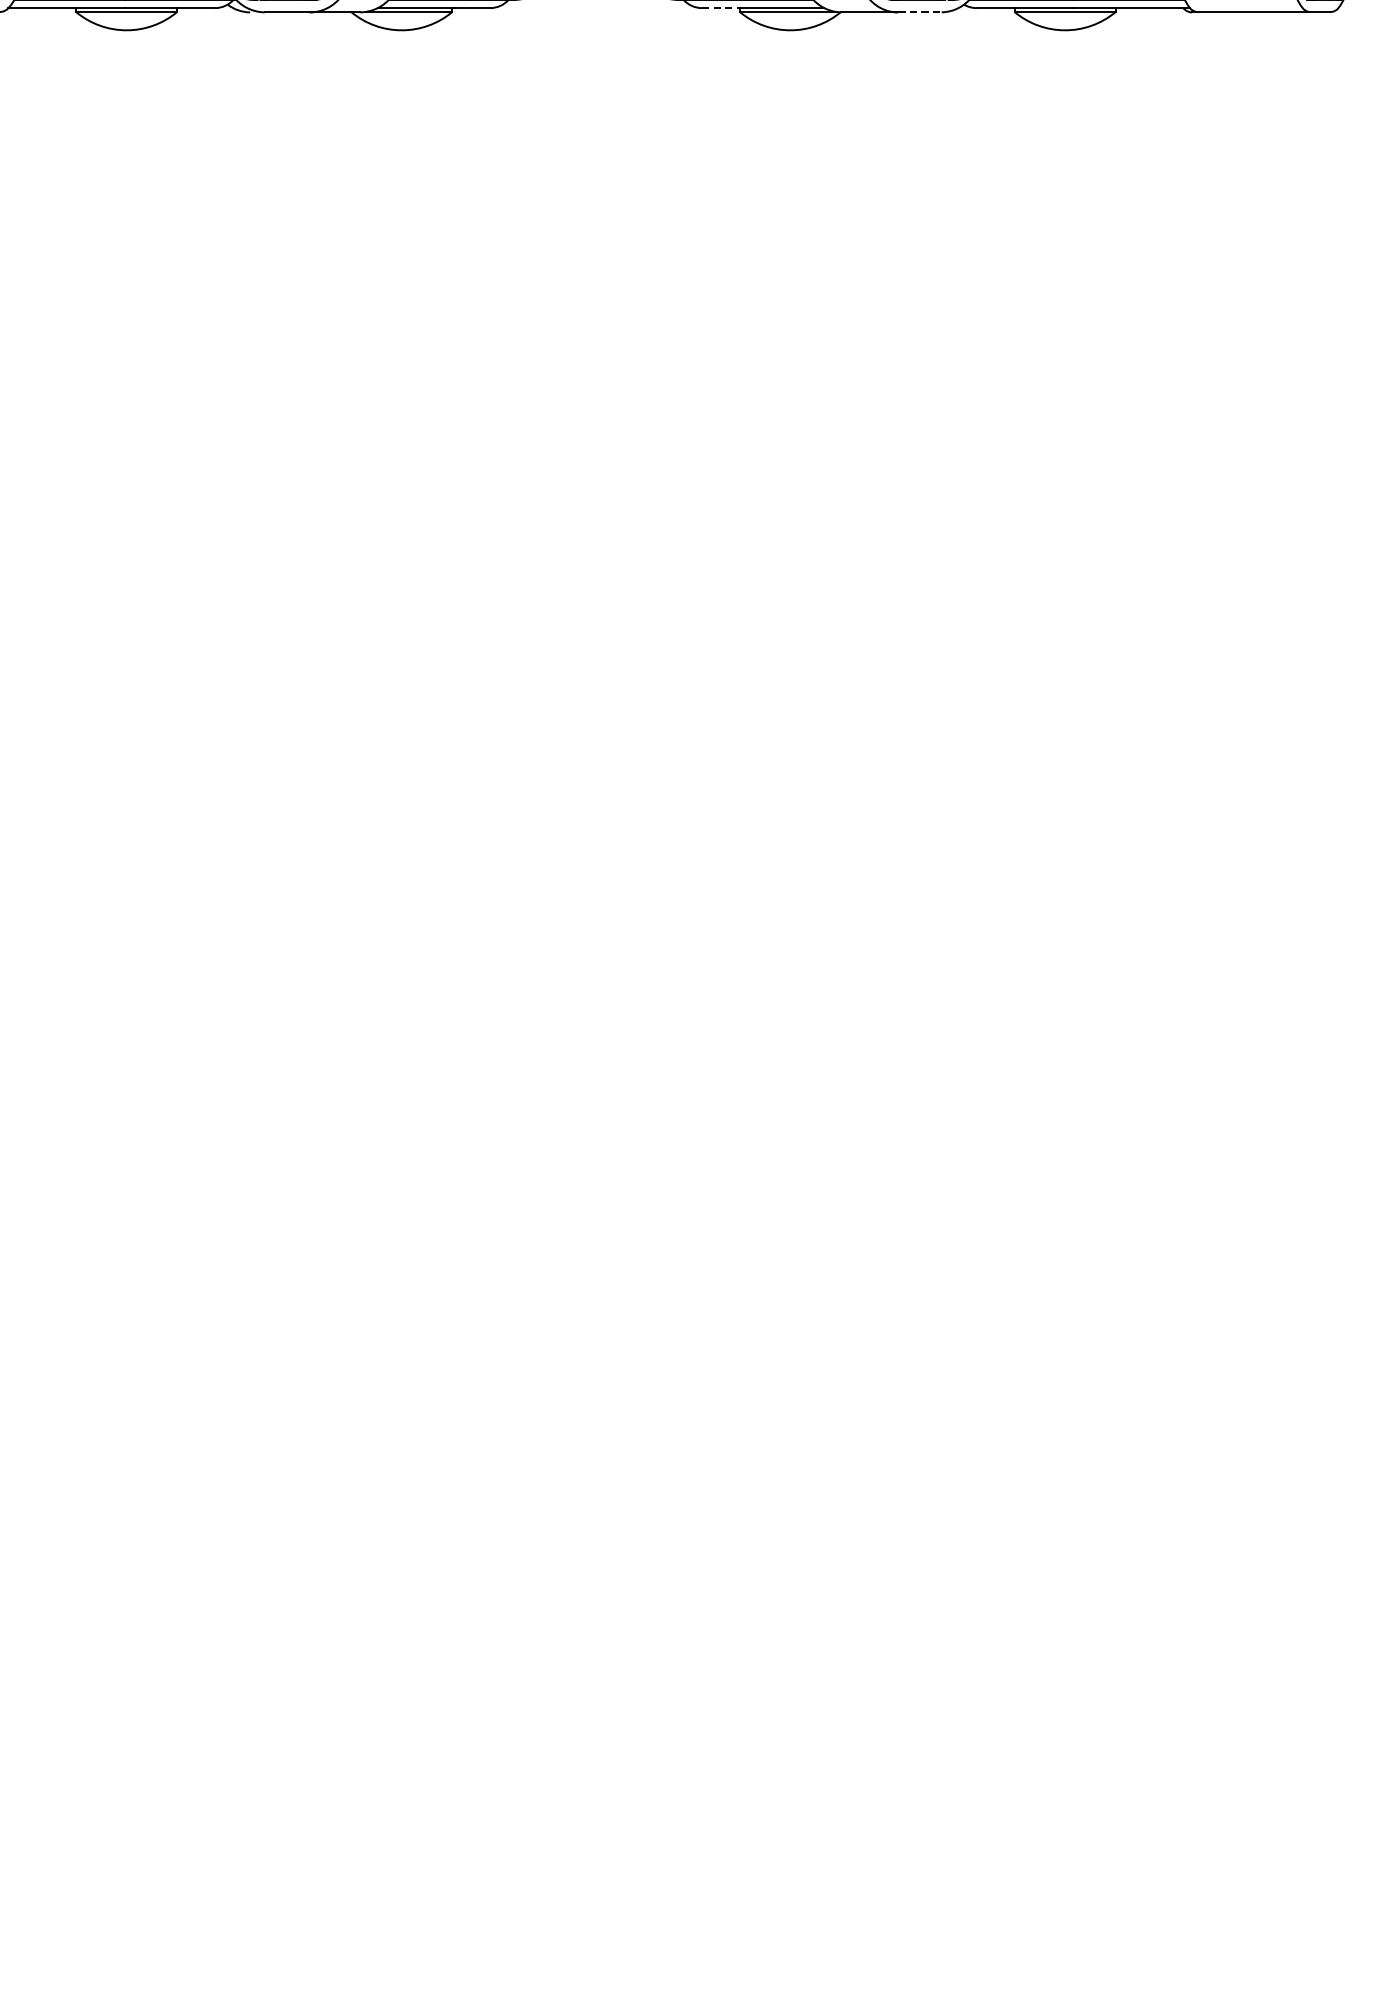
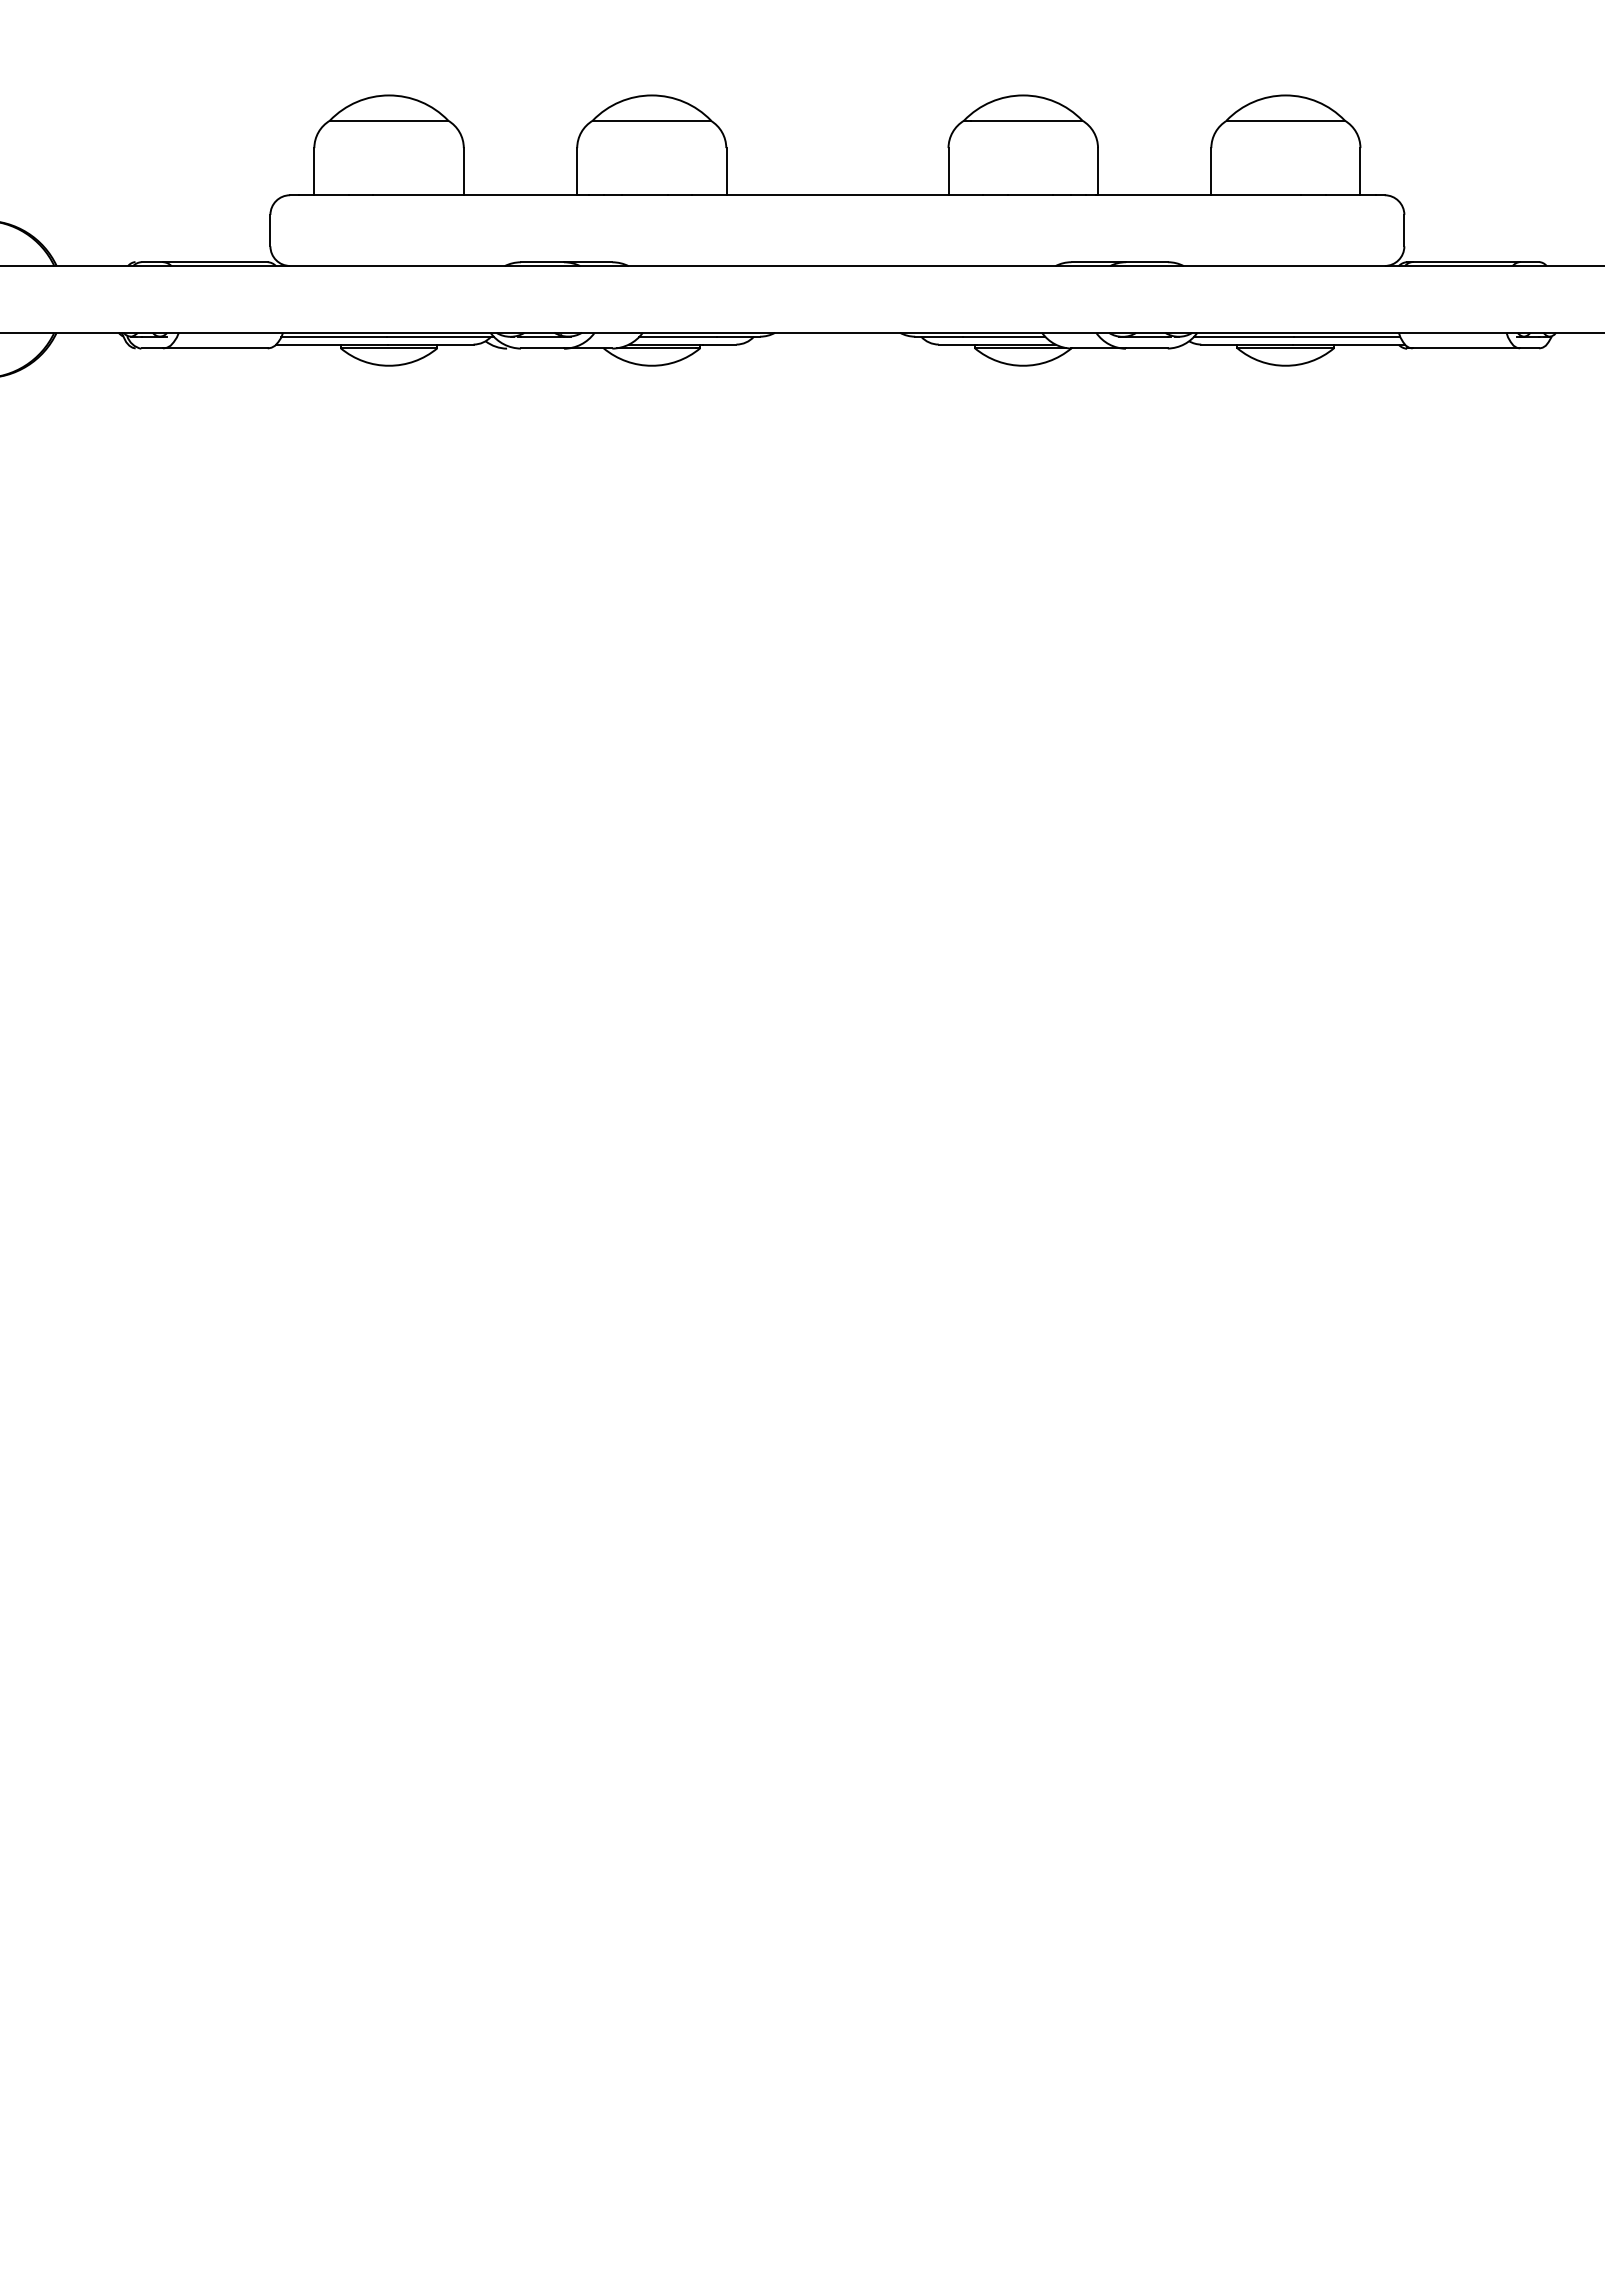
line: (721, 8) -> (957, 344), dashed -> solid
line: (920, 12) -> (1147, 348), dashed -> solid

